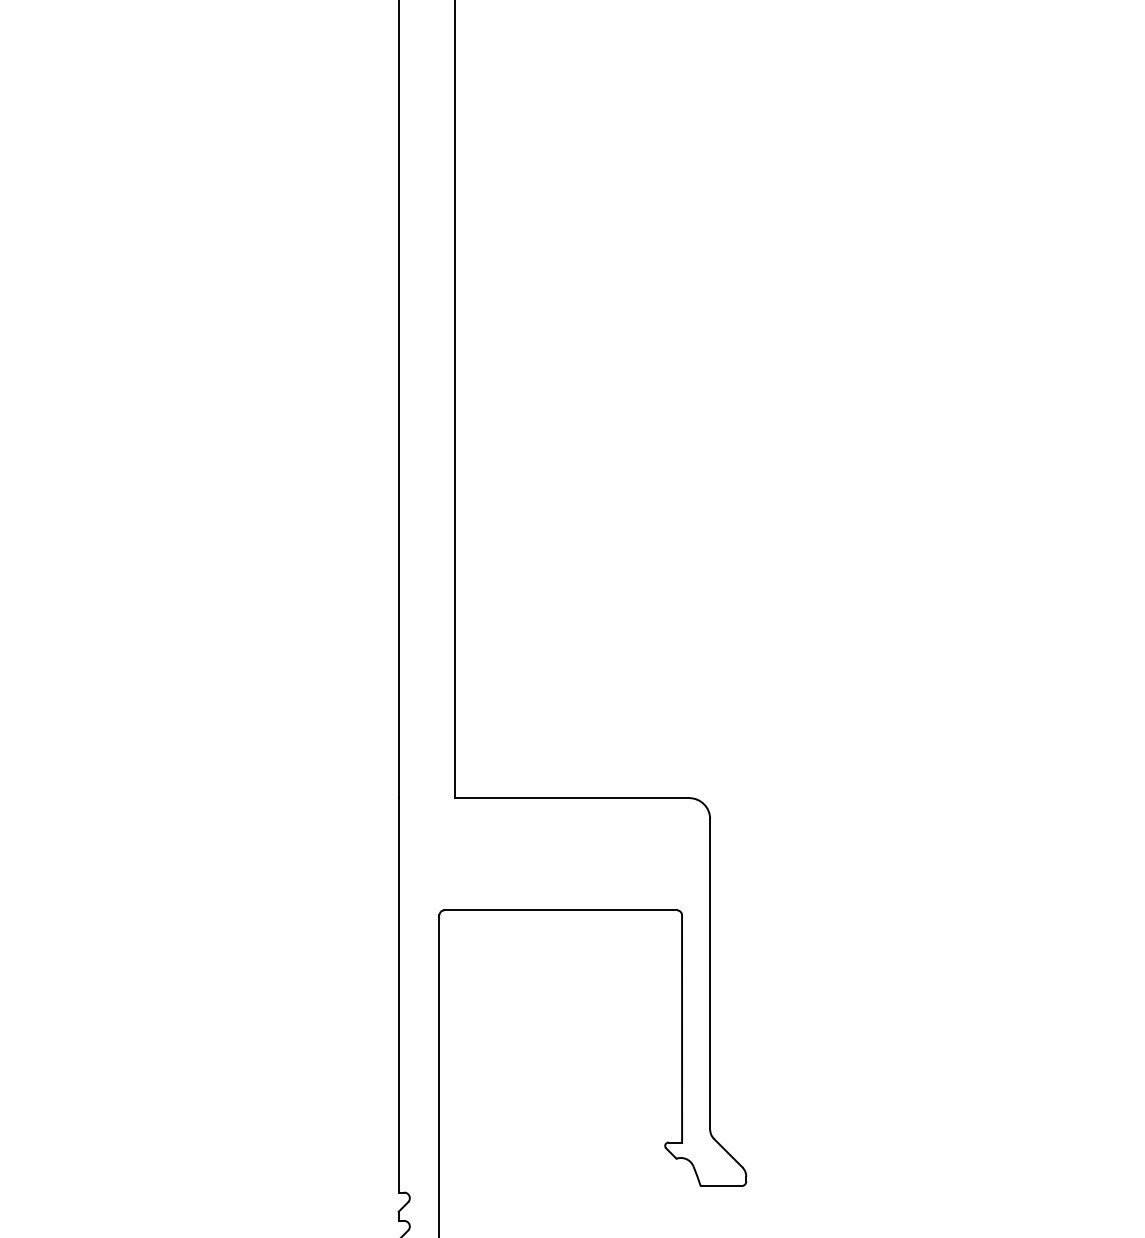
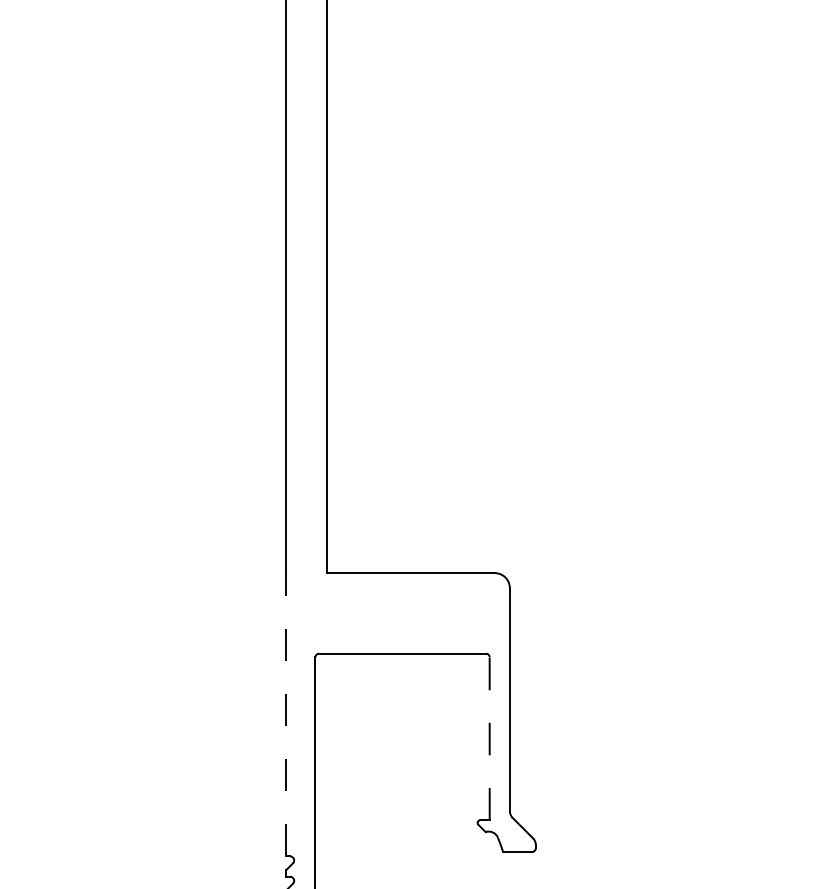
line: (399, 994) -> (286, 714), solid -> dashed
line: (681, 1028) -> (489, 738), solid -> dashed

